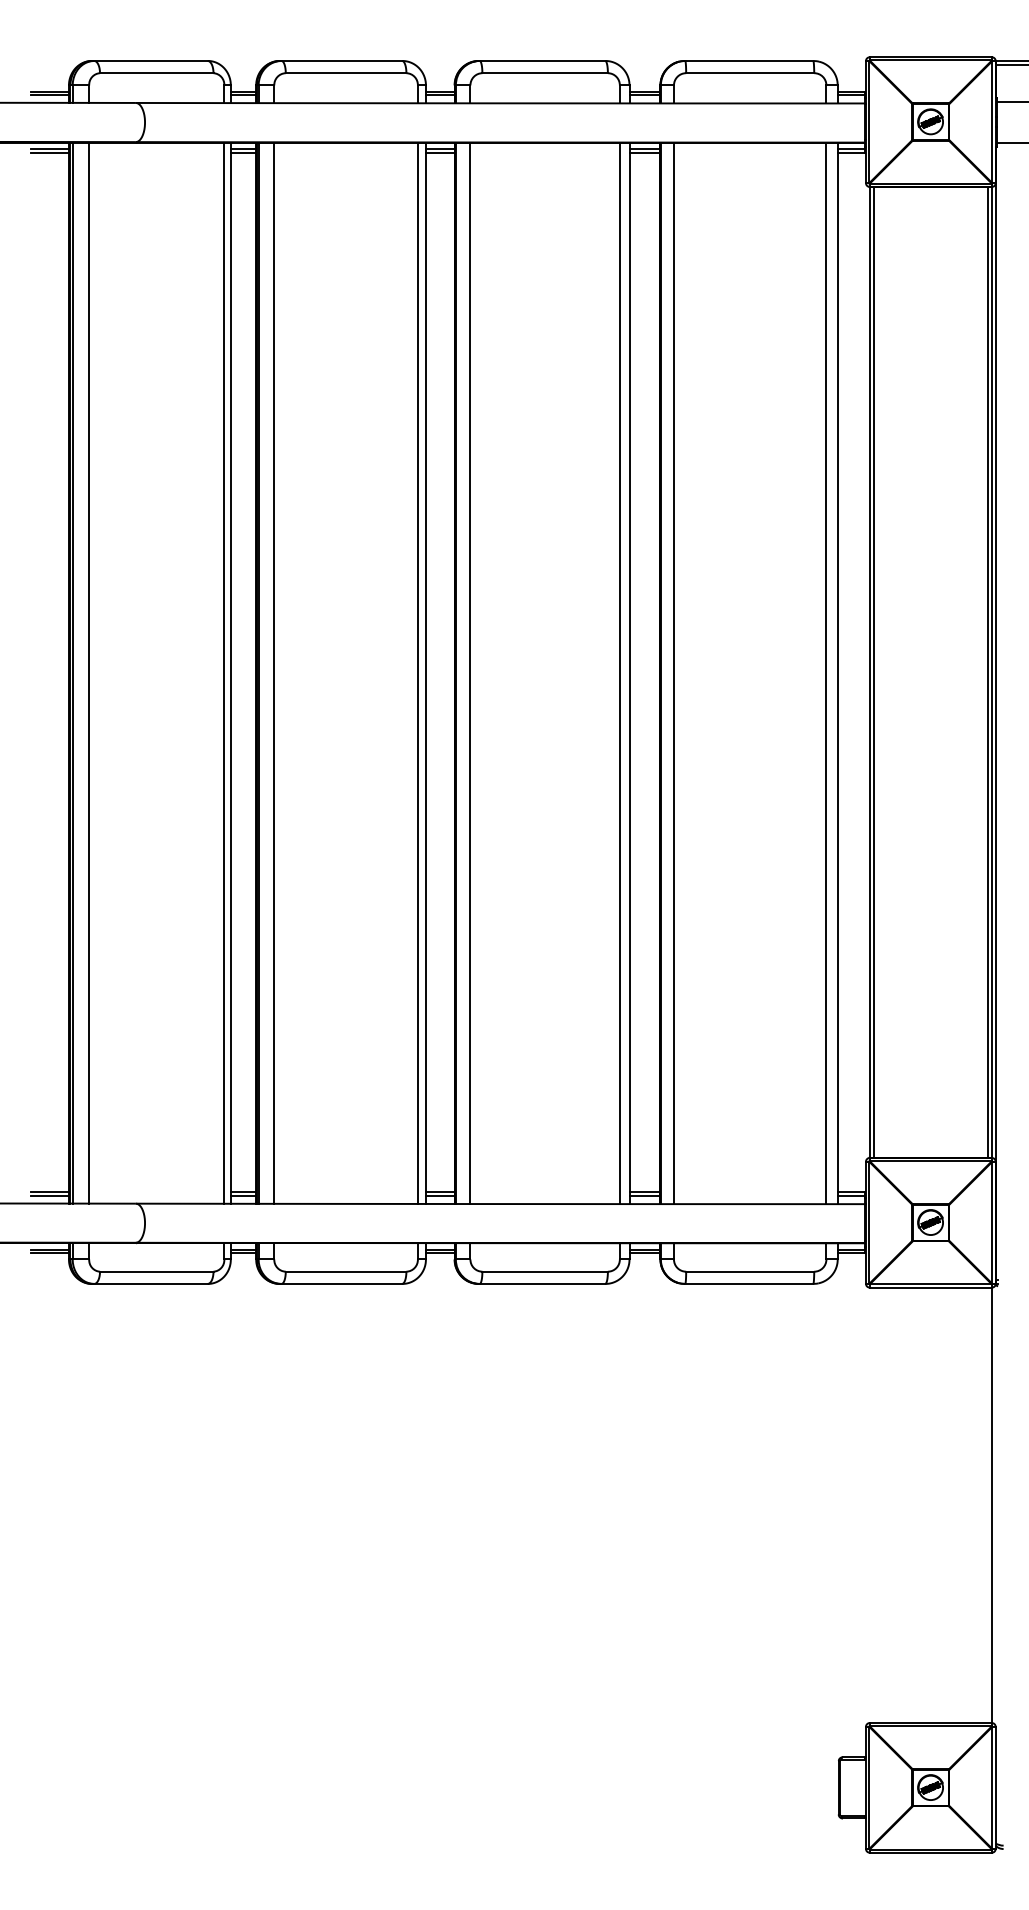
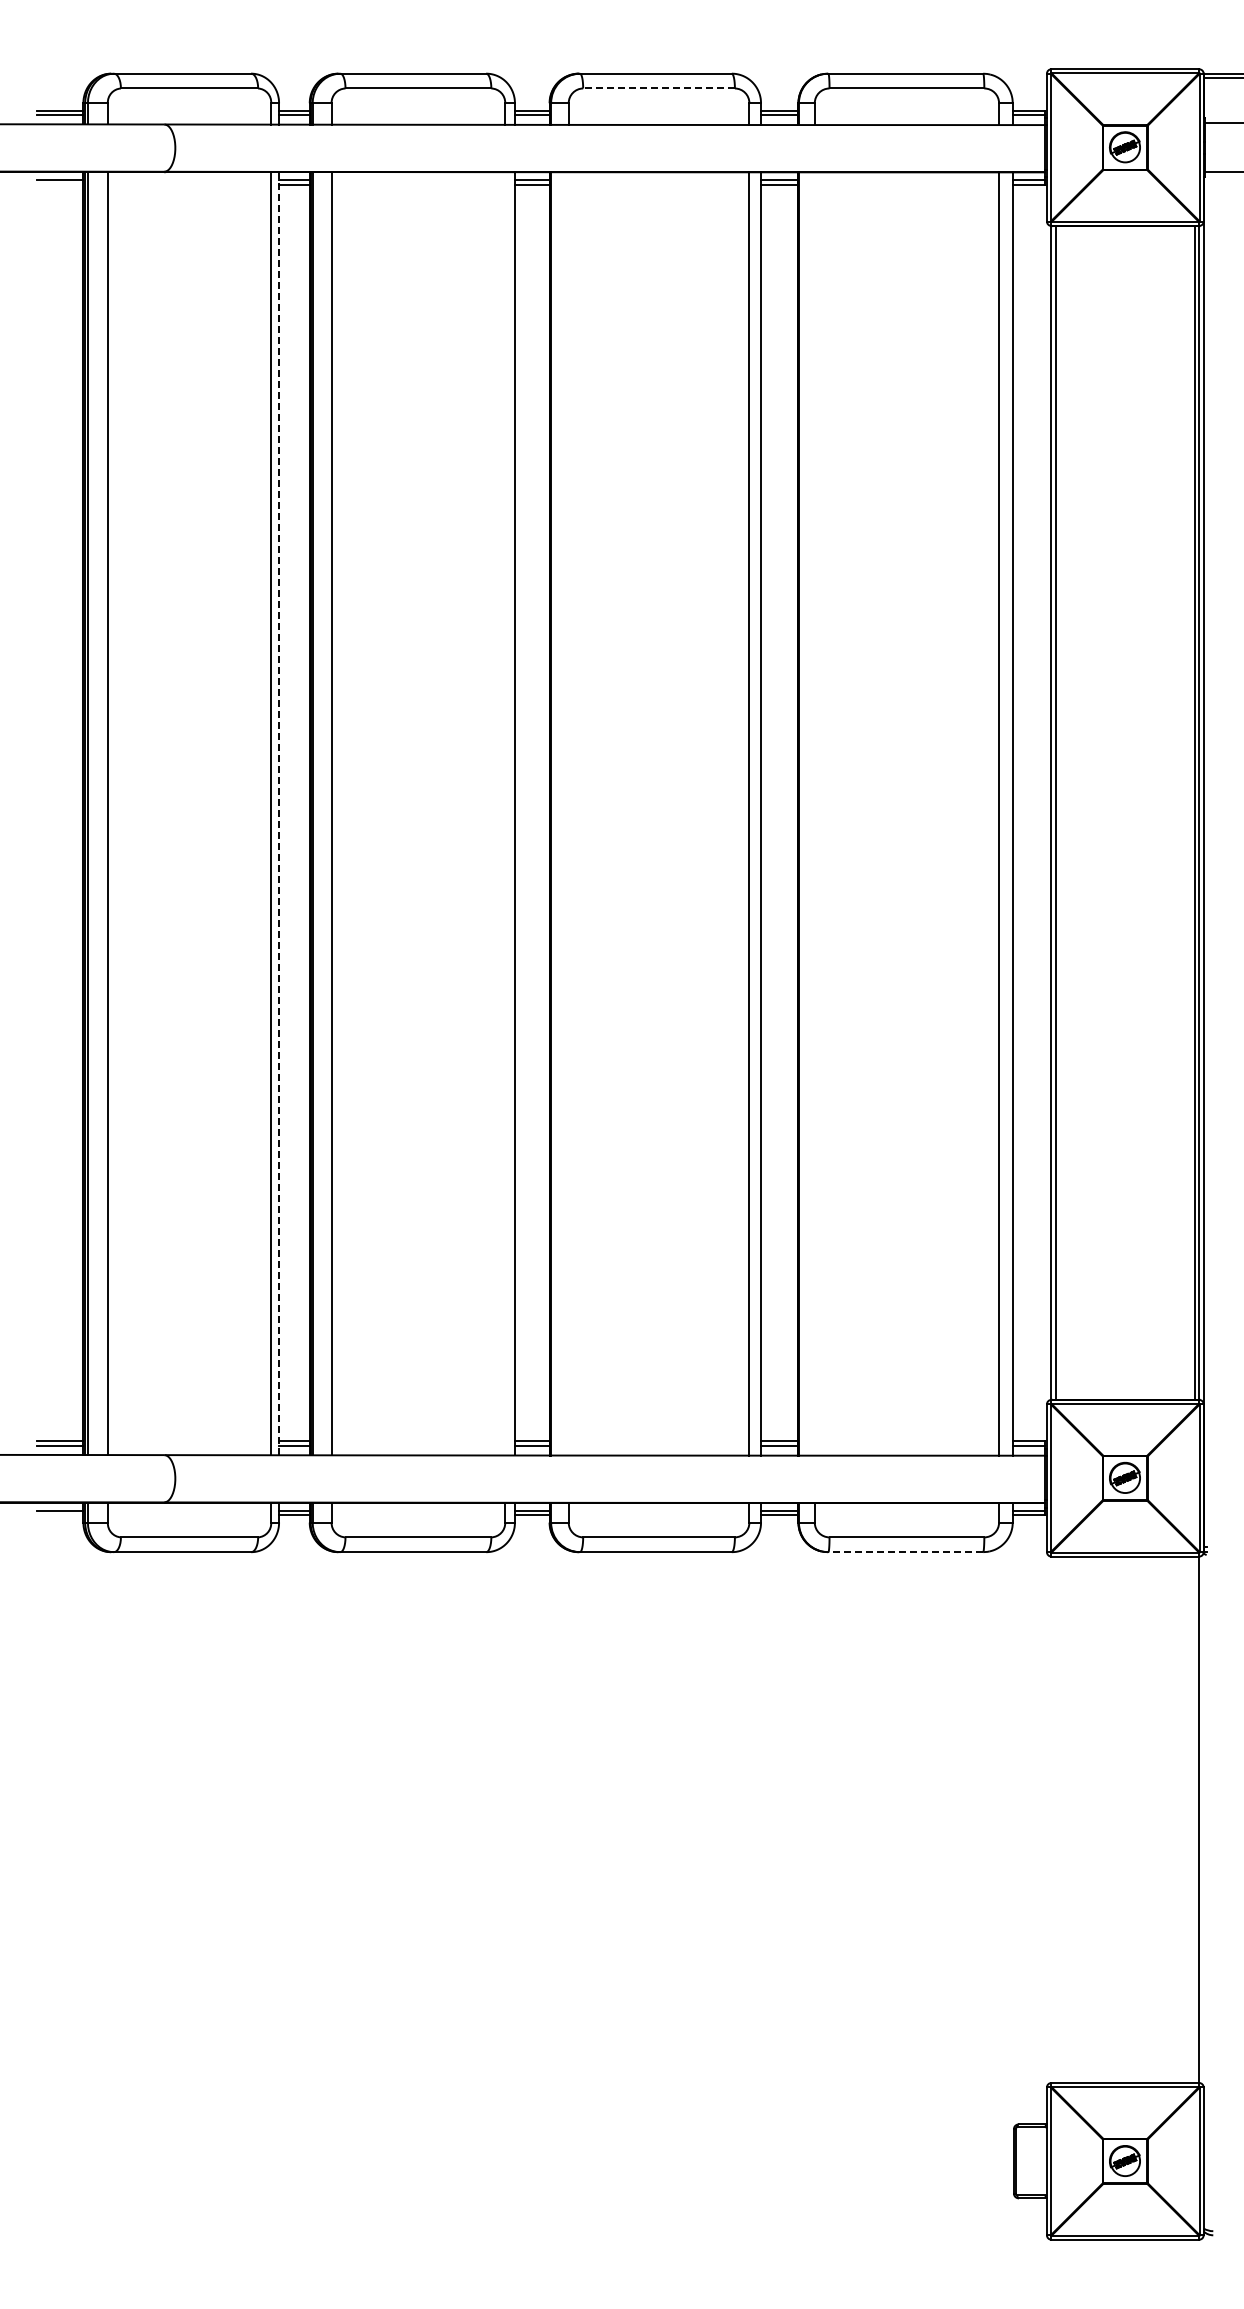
line: (545, 73) -> (659, 88), solid -> dashed
line: (50, 152) -> (60, 184), removed
line: (231, 672) -> (279, 813), solid -> dashed
line: (418, 672) -> (505, 813), removed
line: (470, 672) -> (568, 813), removed
line: (673, 672) -> (814, 813), removed
line: (50, 1253) -> (60, 1515), removed
line: (749, 1284) -> (905, 1552), solid -> dashed

